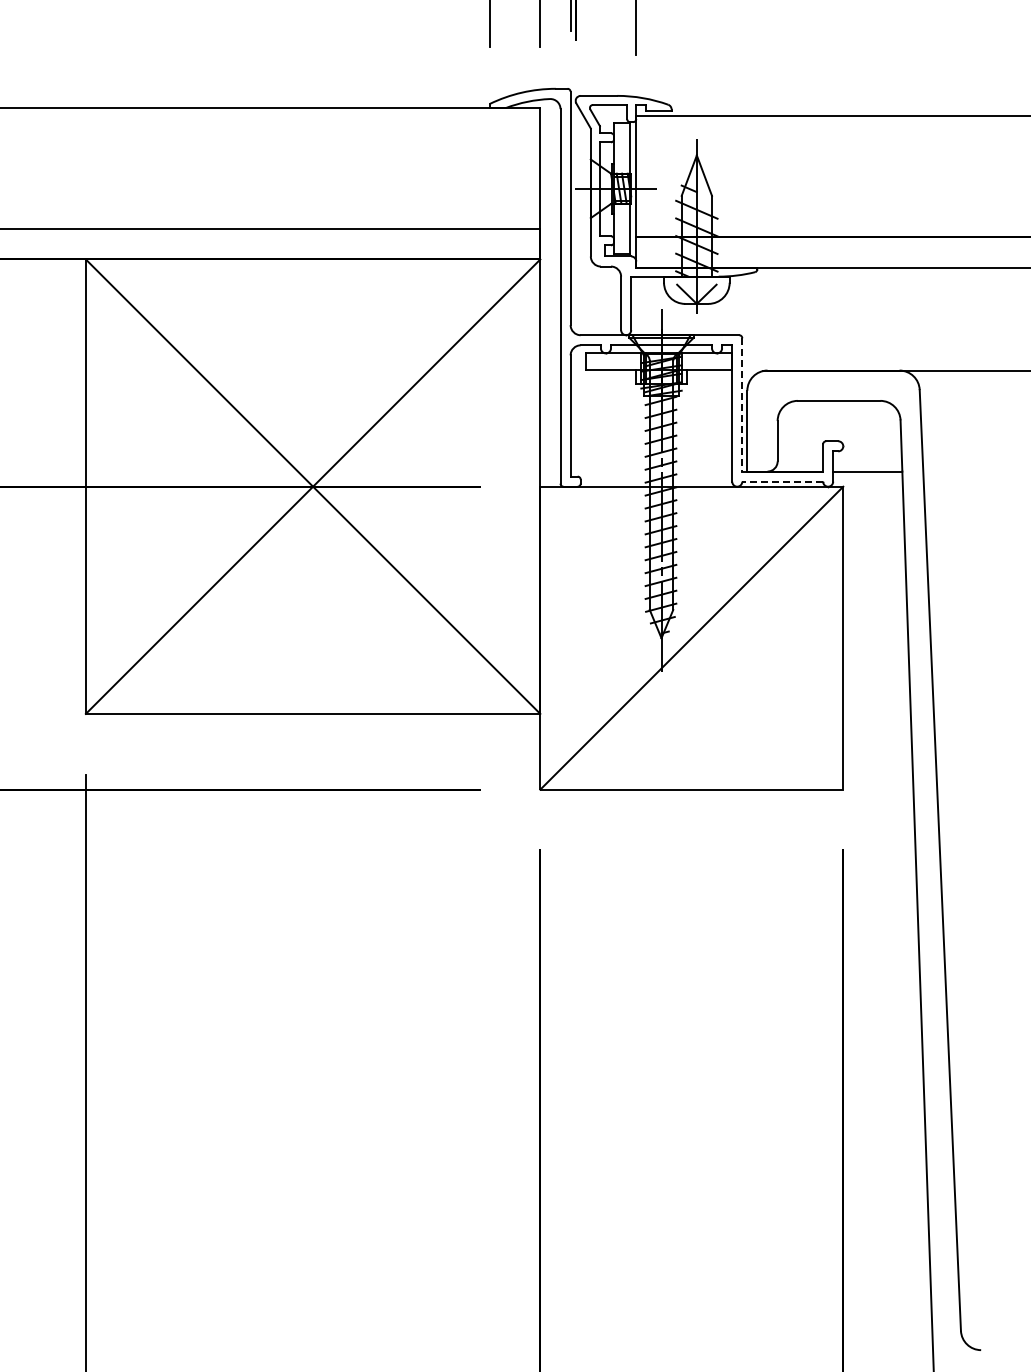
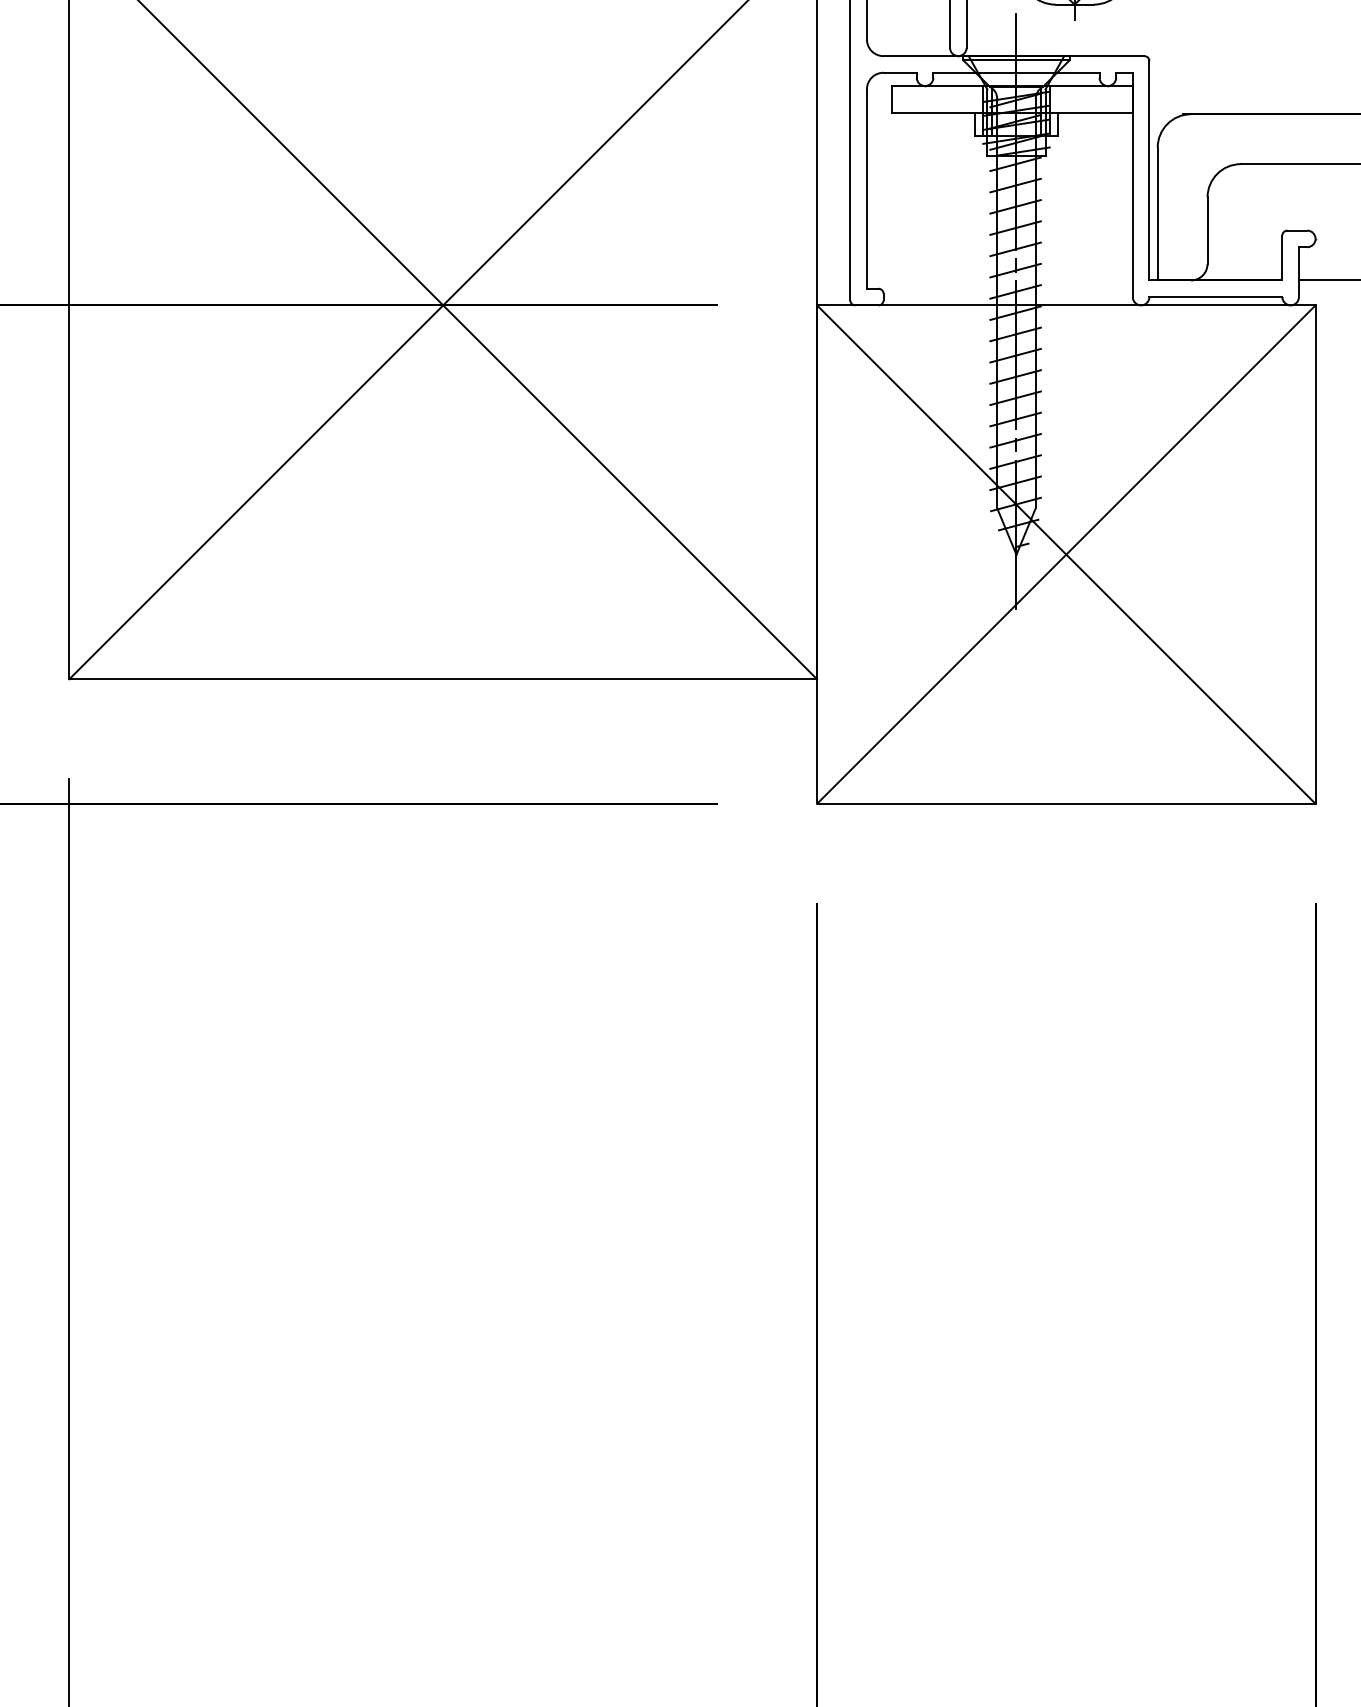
line: (742, 404) -> (1149, 170), dashed -> solid
line: (782, 481) -> (1215, 296), dashed -> solid
line: (691, 637) -> (1065, 553), added

